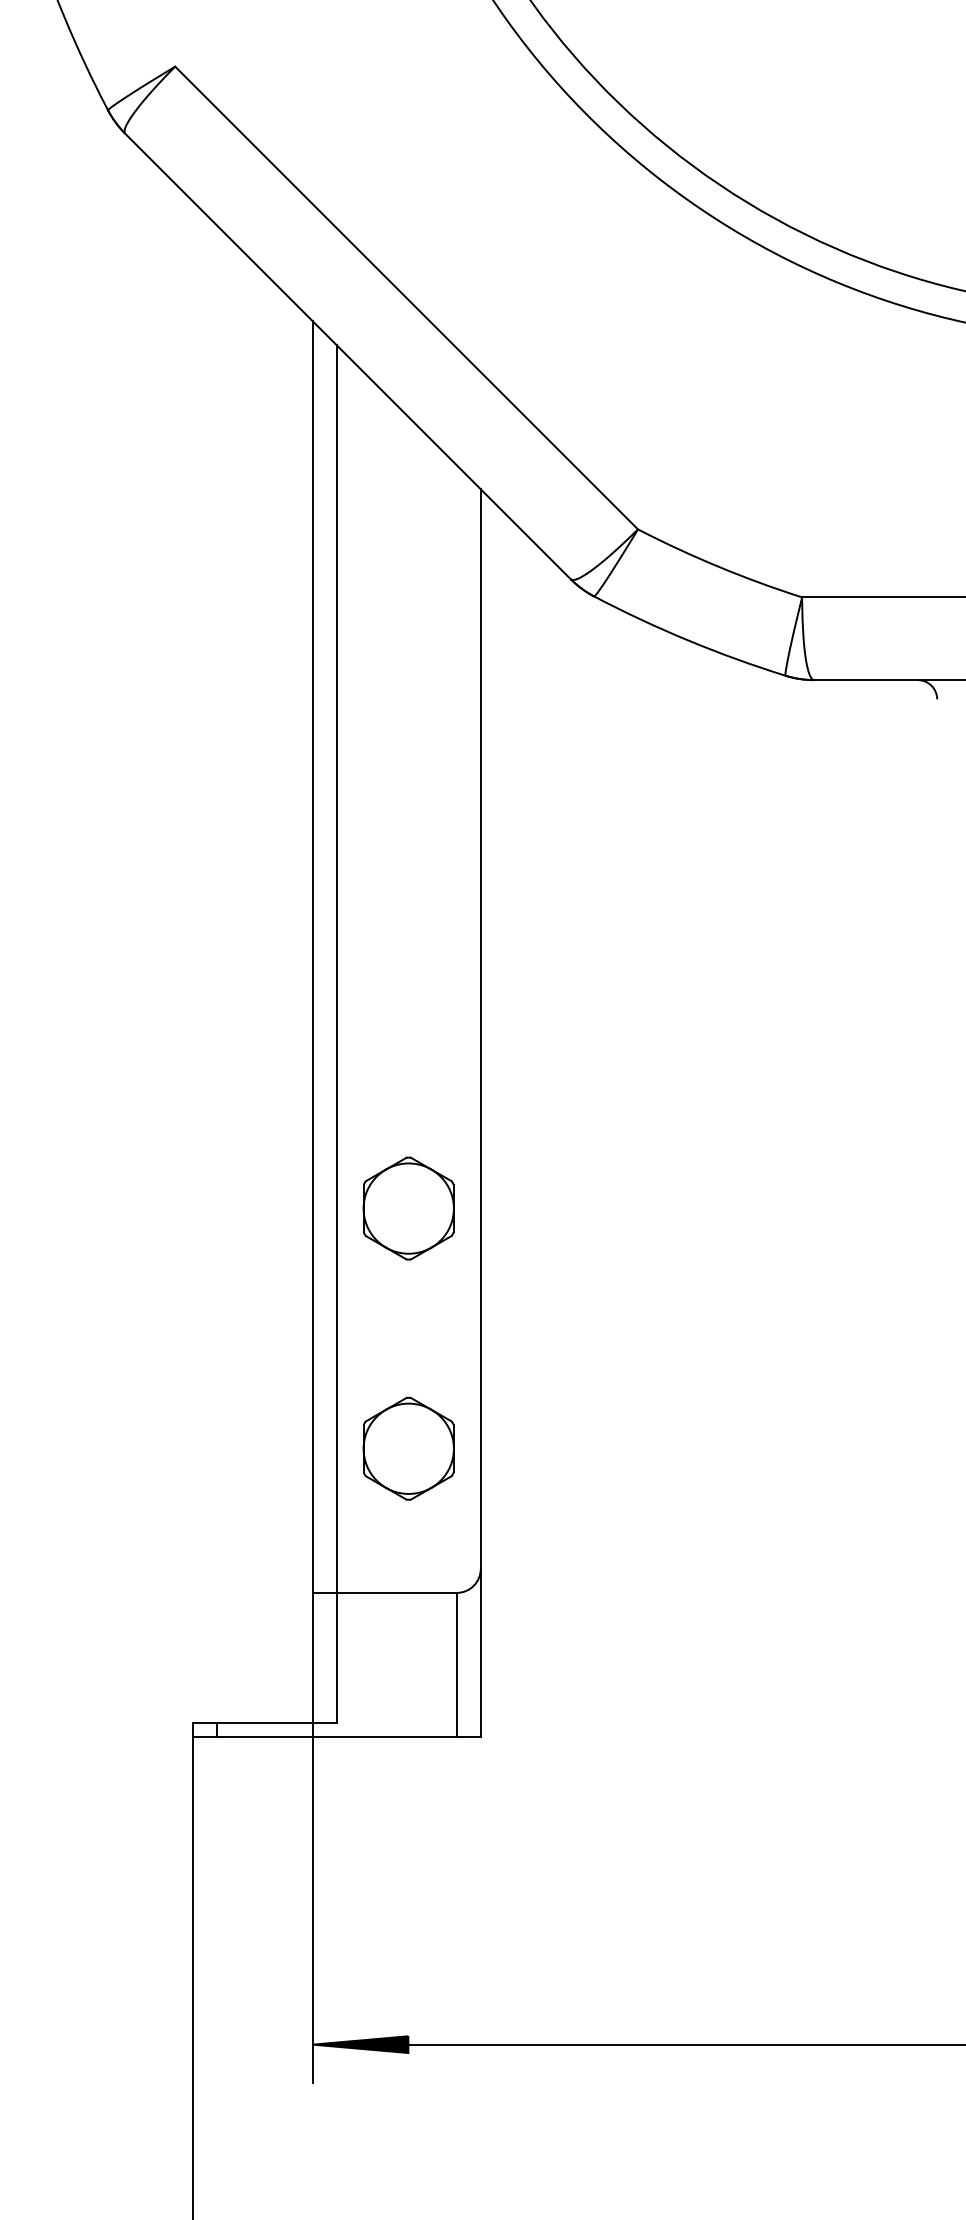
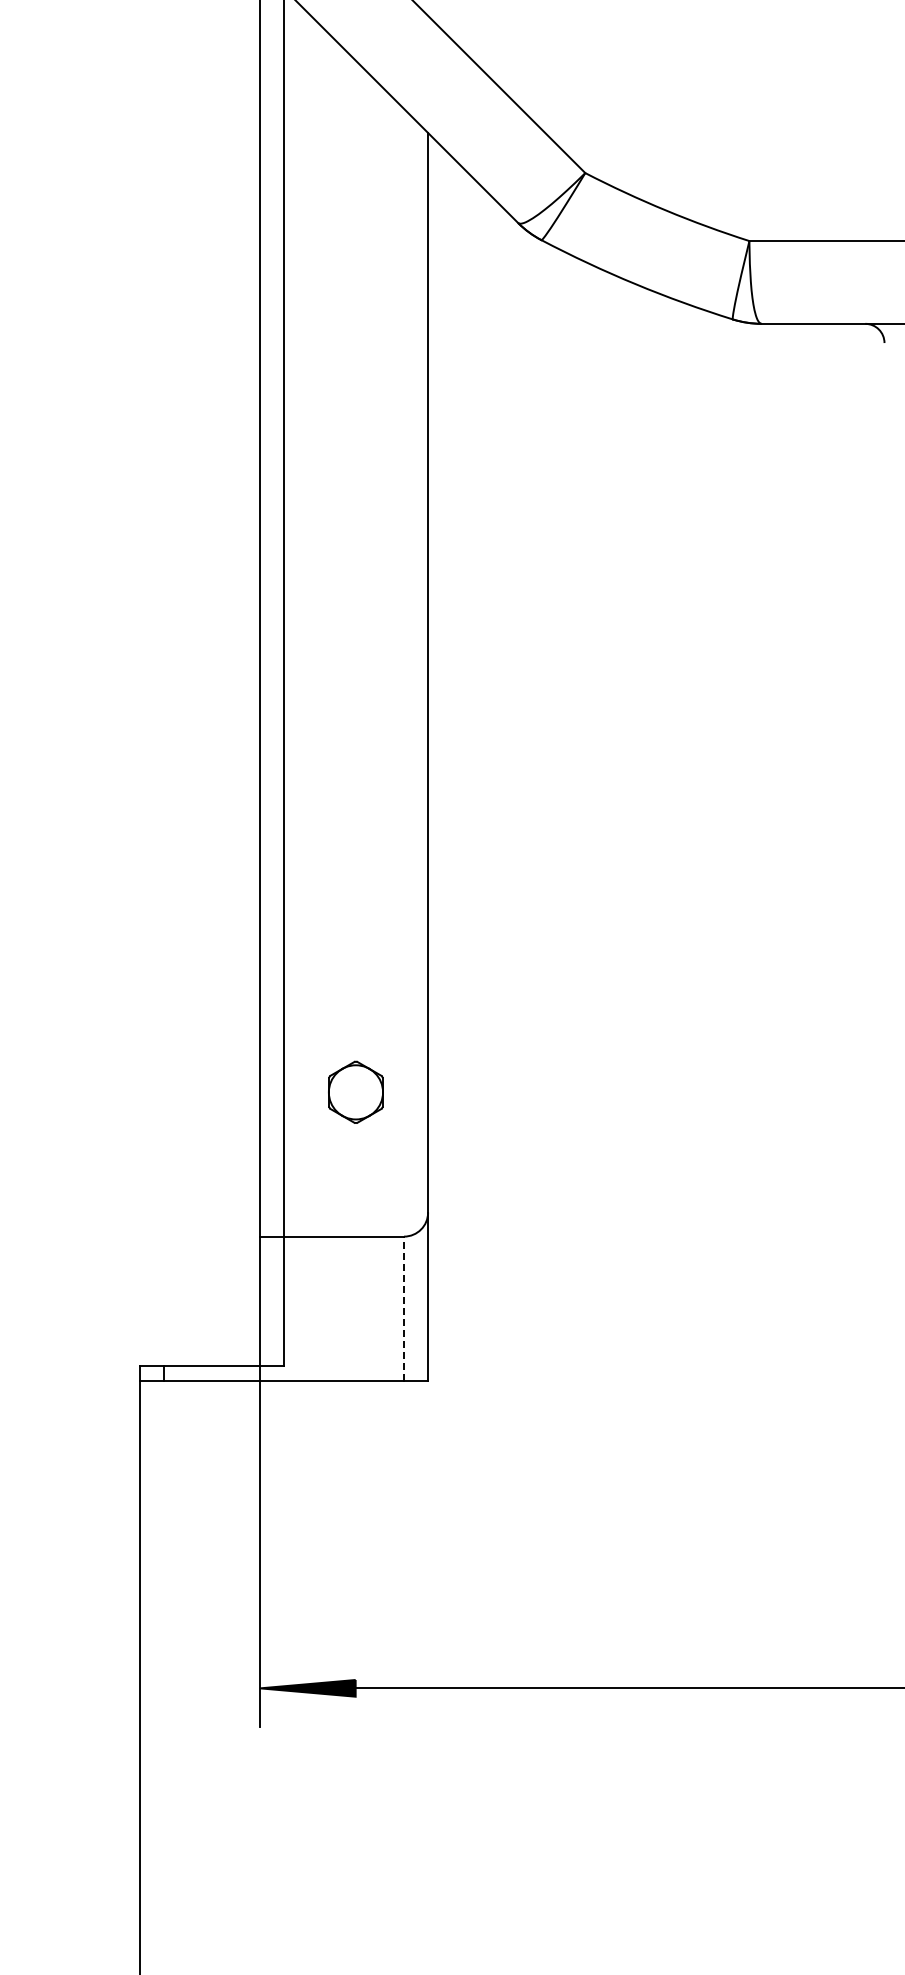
part: (408, 1208) -> (355, 852), removed
part: (408, 1448) -> (355, 1092), size x0.6
line: (456, 1664) -> (403, 1308), solid -> dashed

